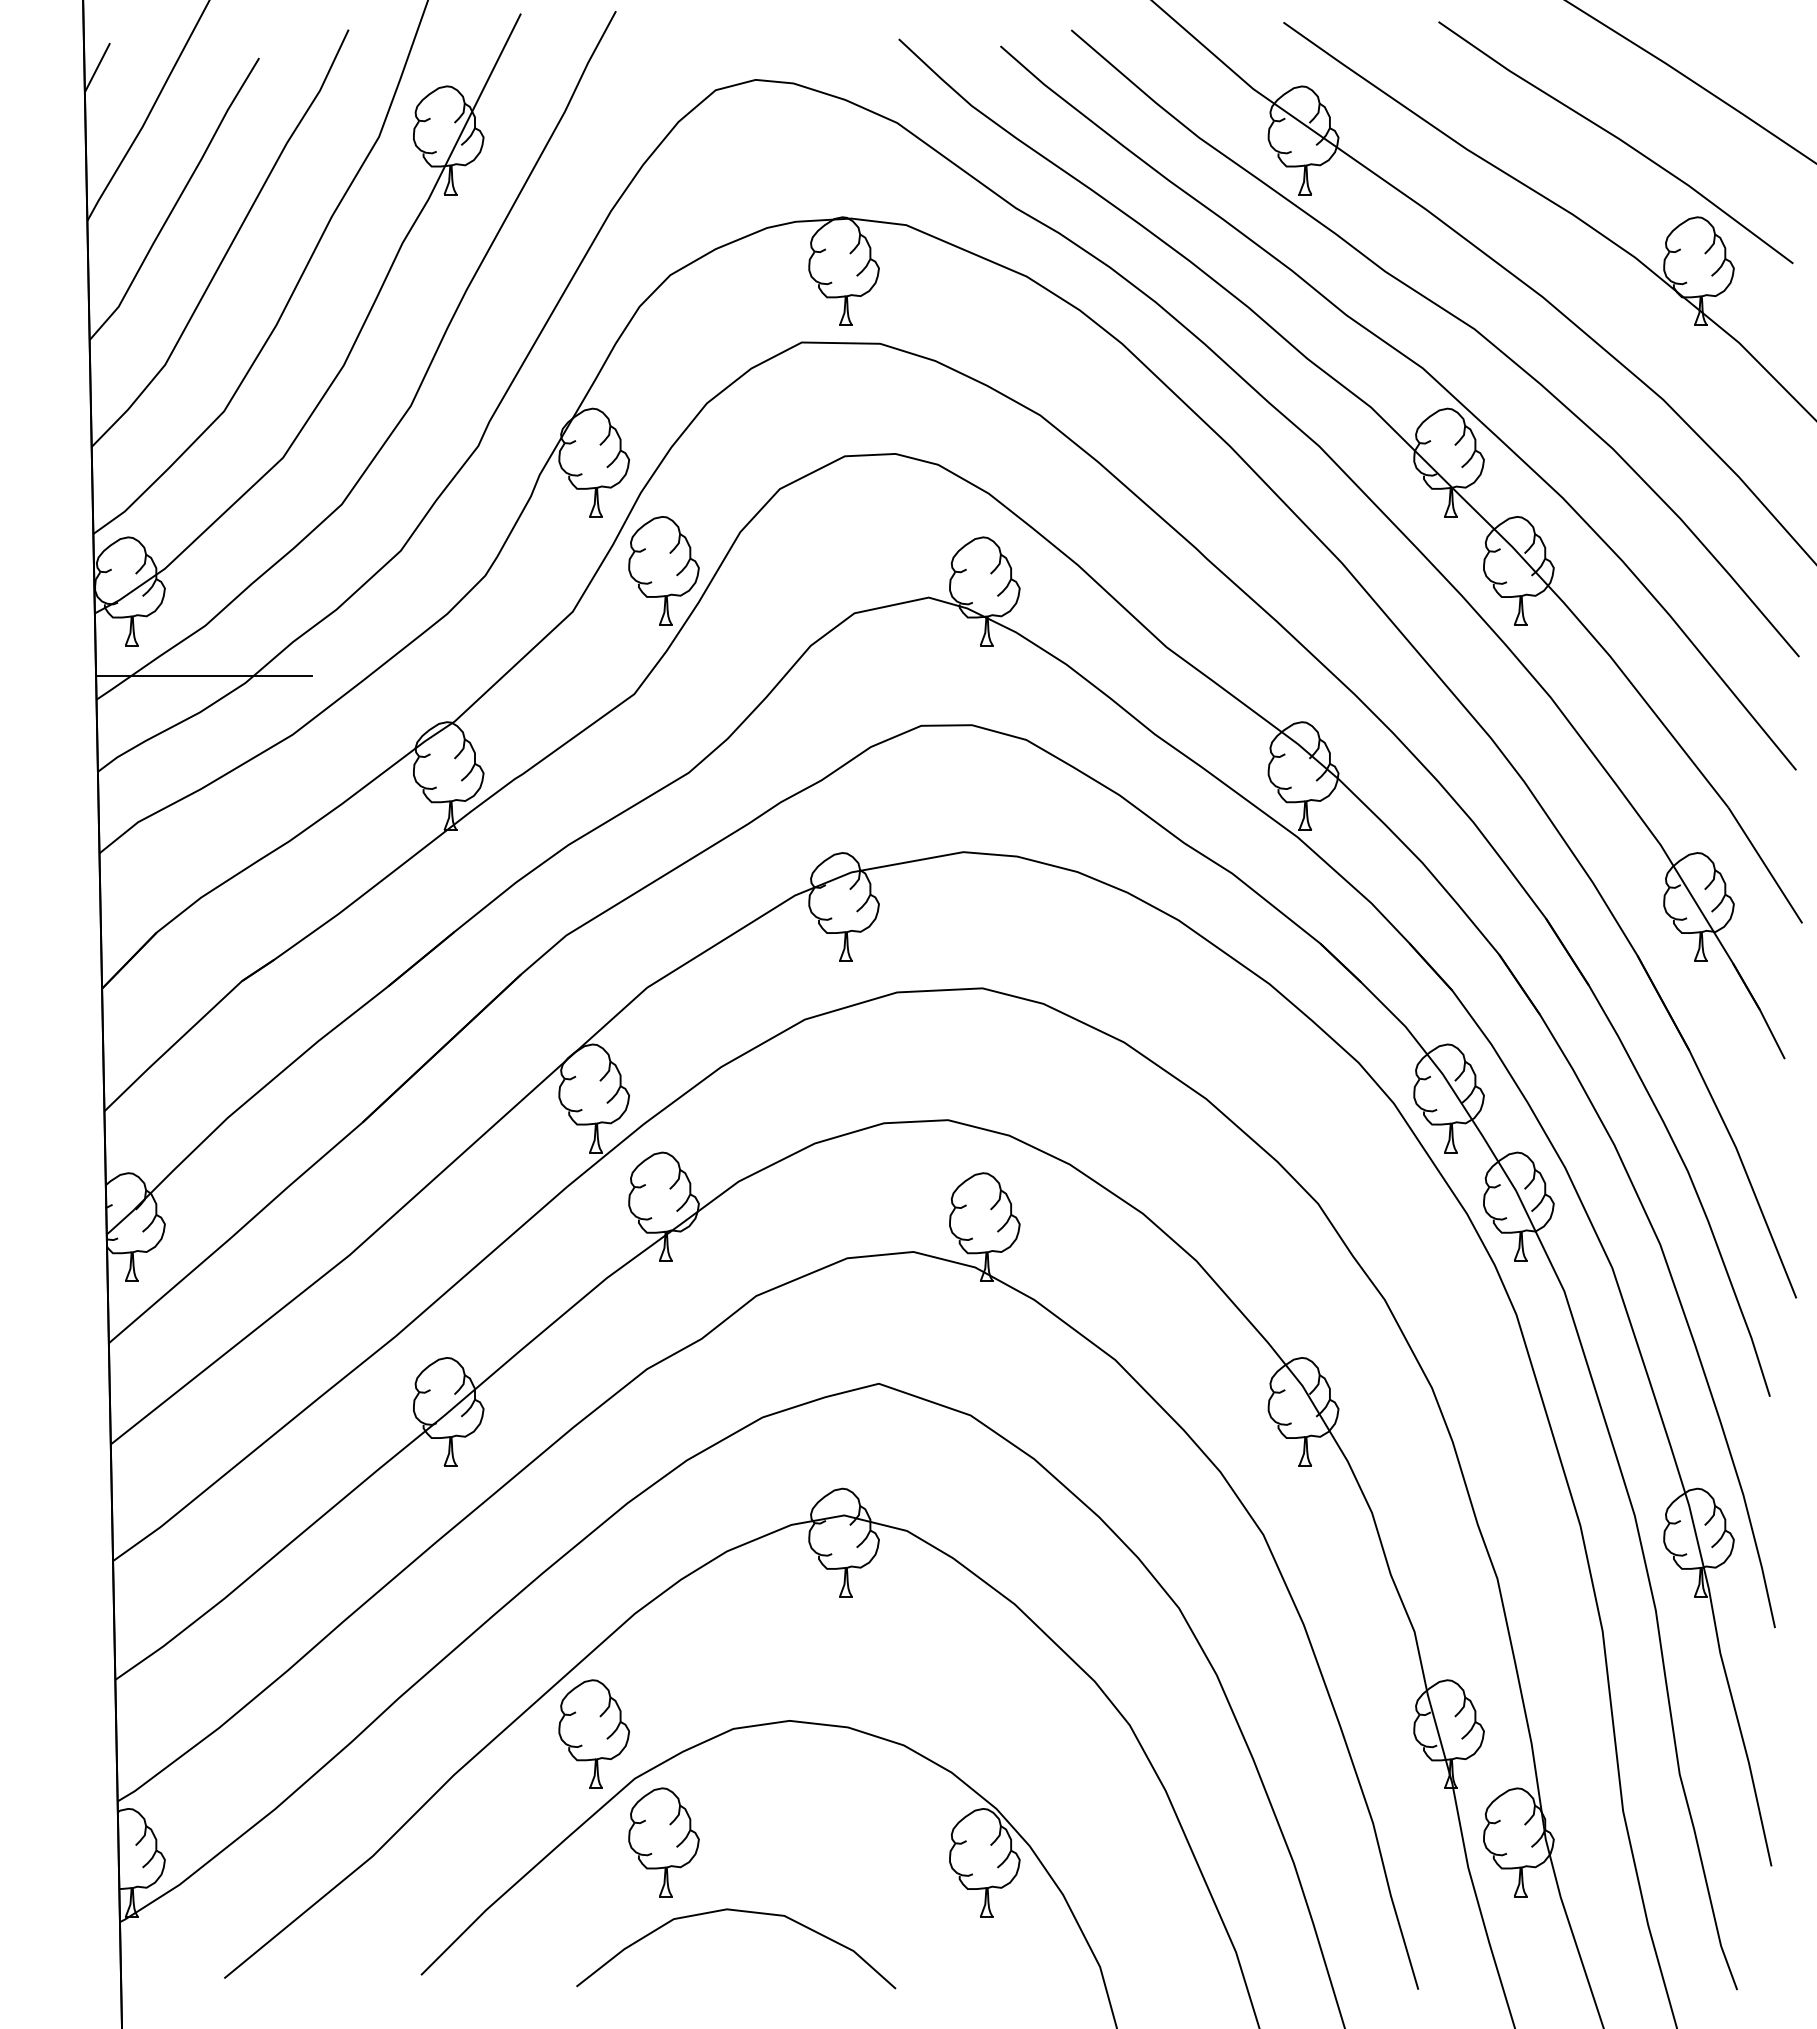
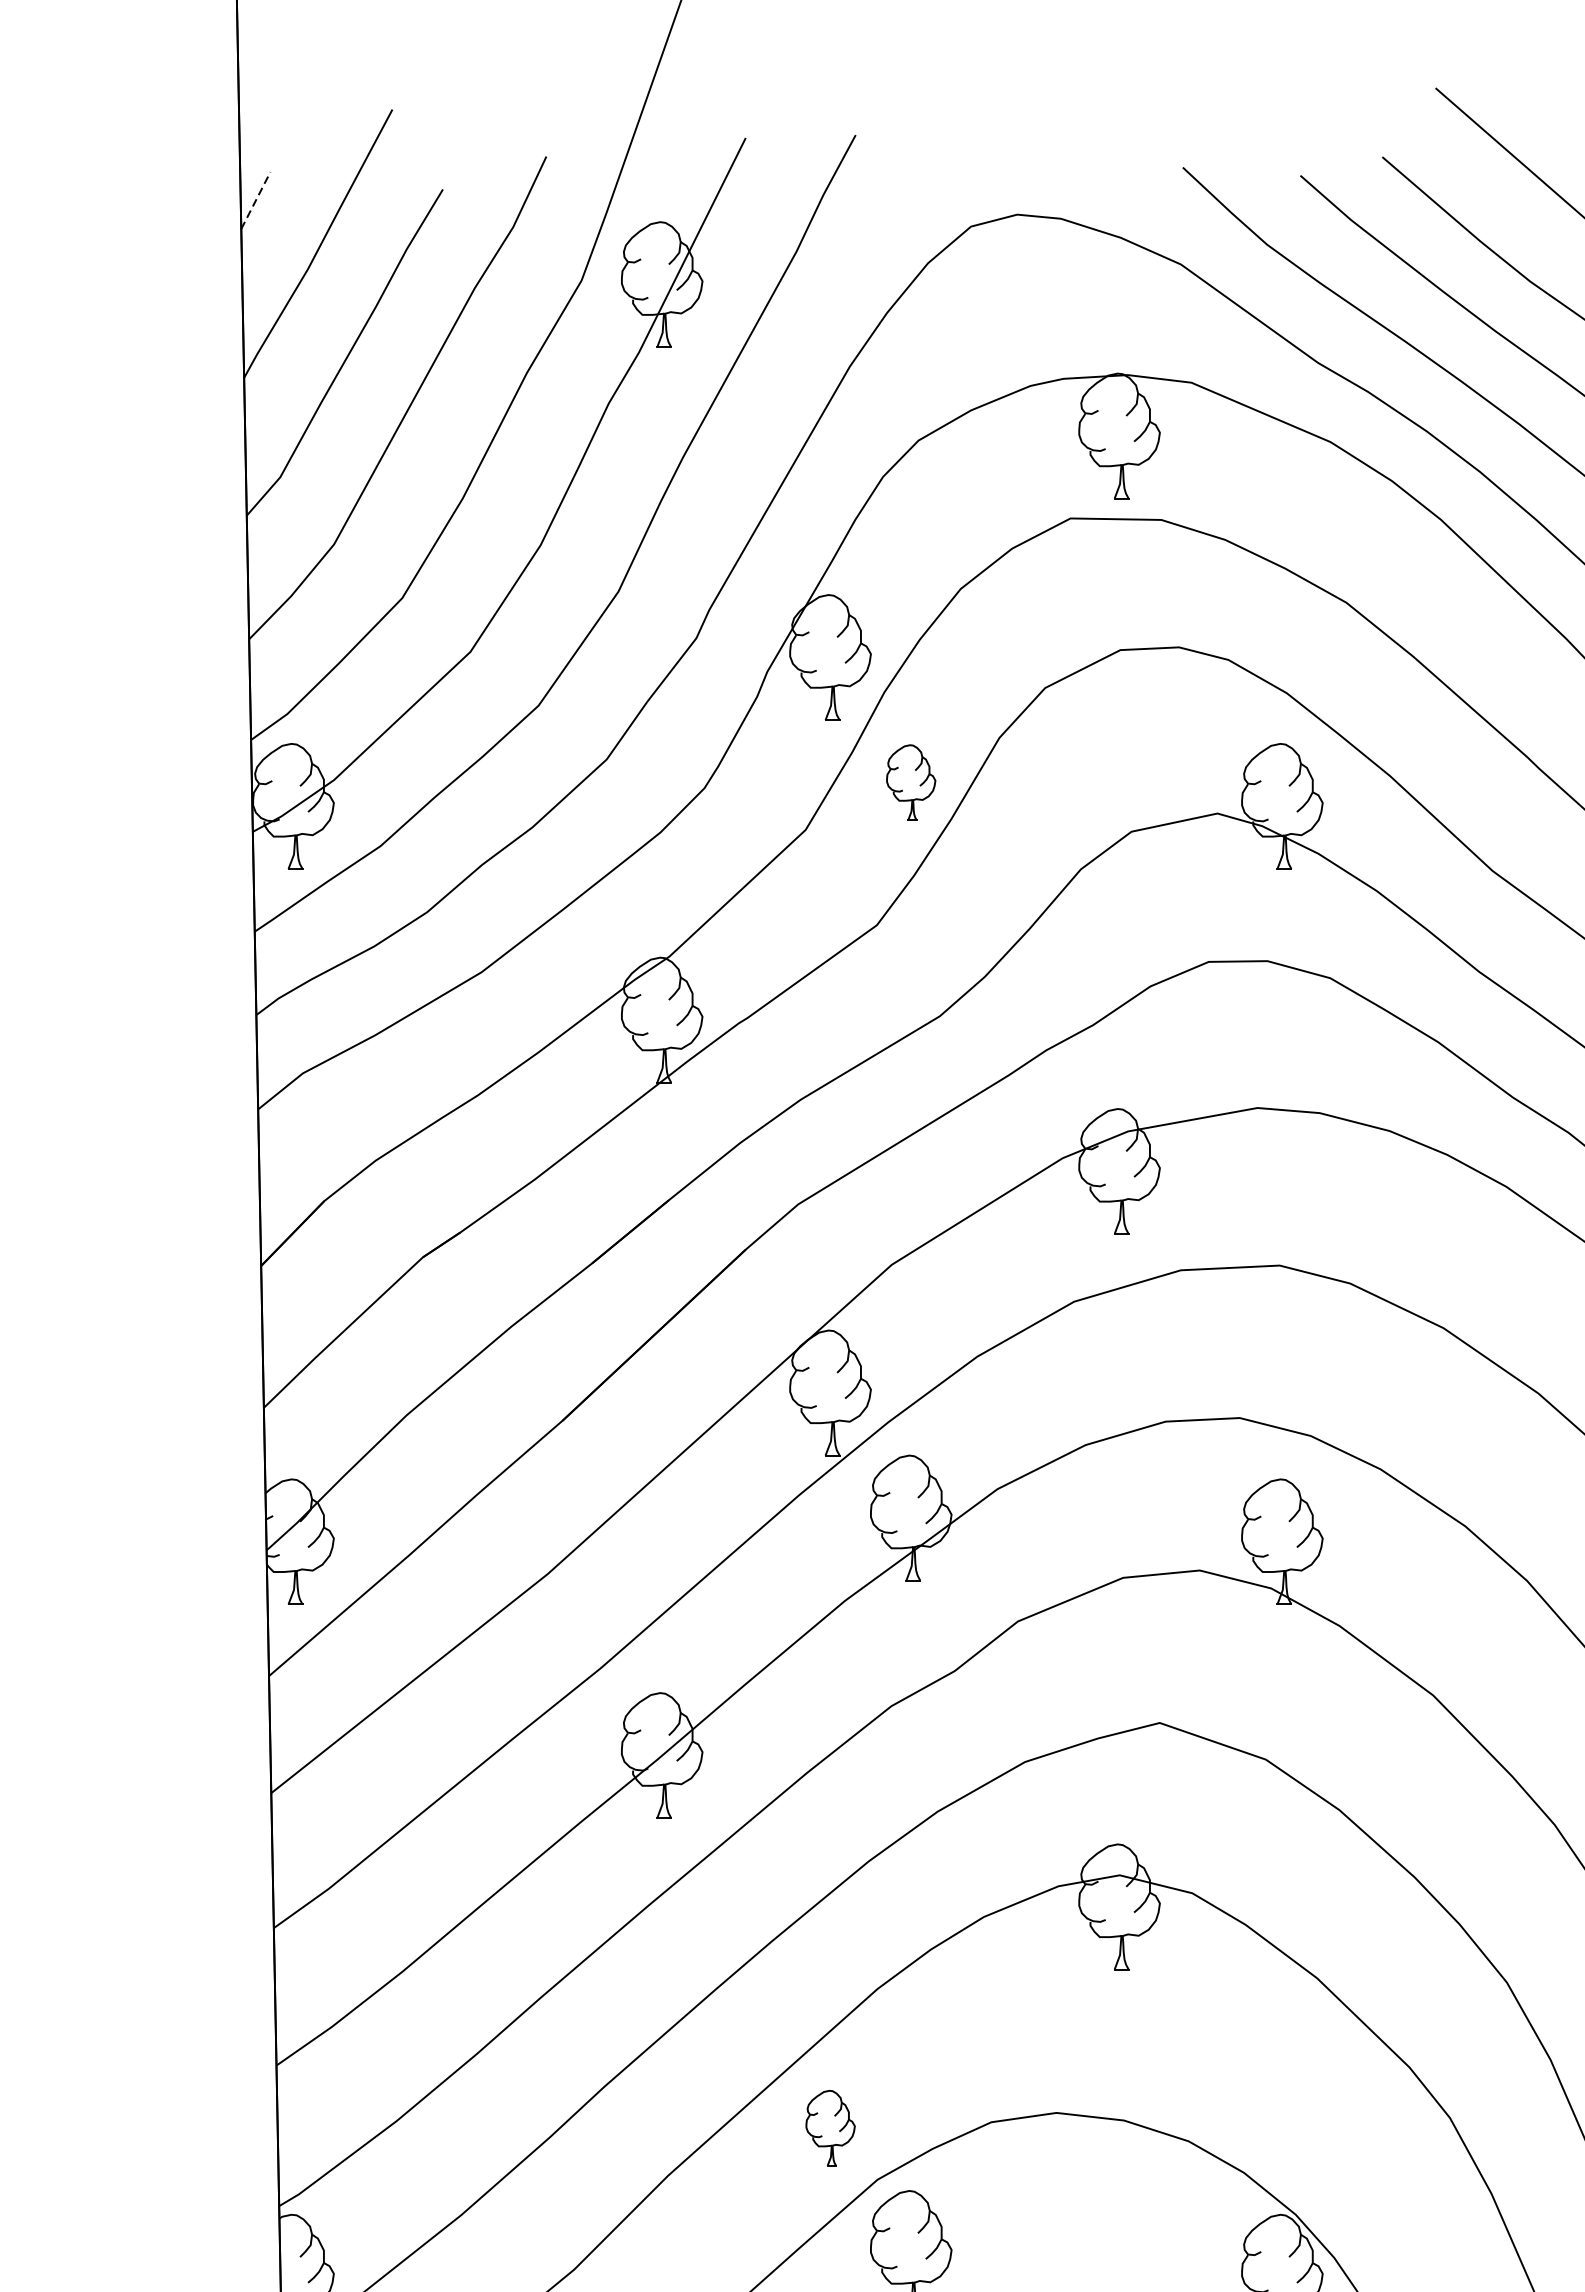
line: (97, 67) -> (255, 200), solid -> dashed
part: (663, 570) -> (910, 782), size x0.6
line: (203, 676) -> (378, 904), removed
part: (594, 1733) -> (830, 2127), size x0.6

